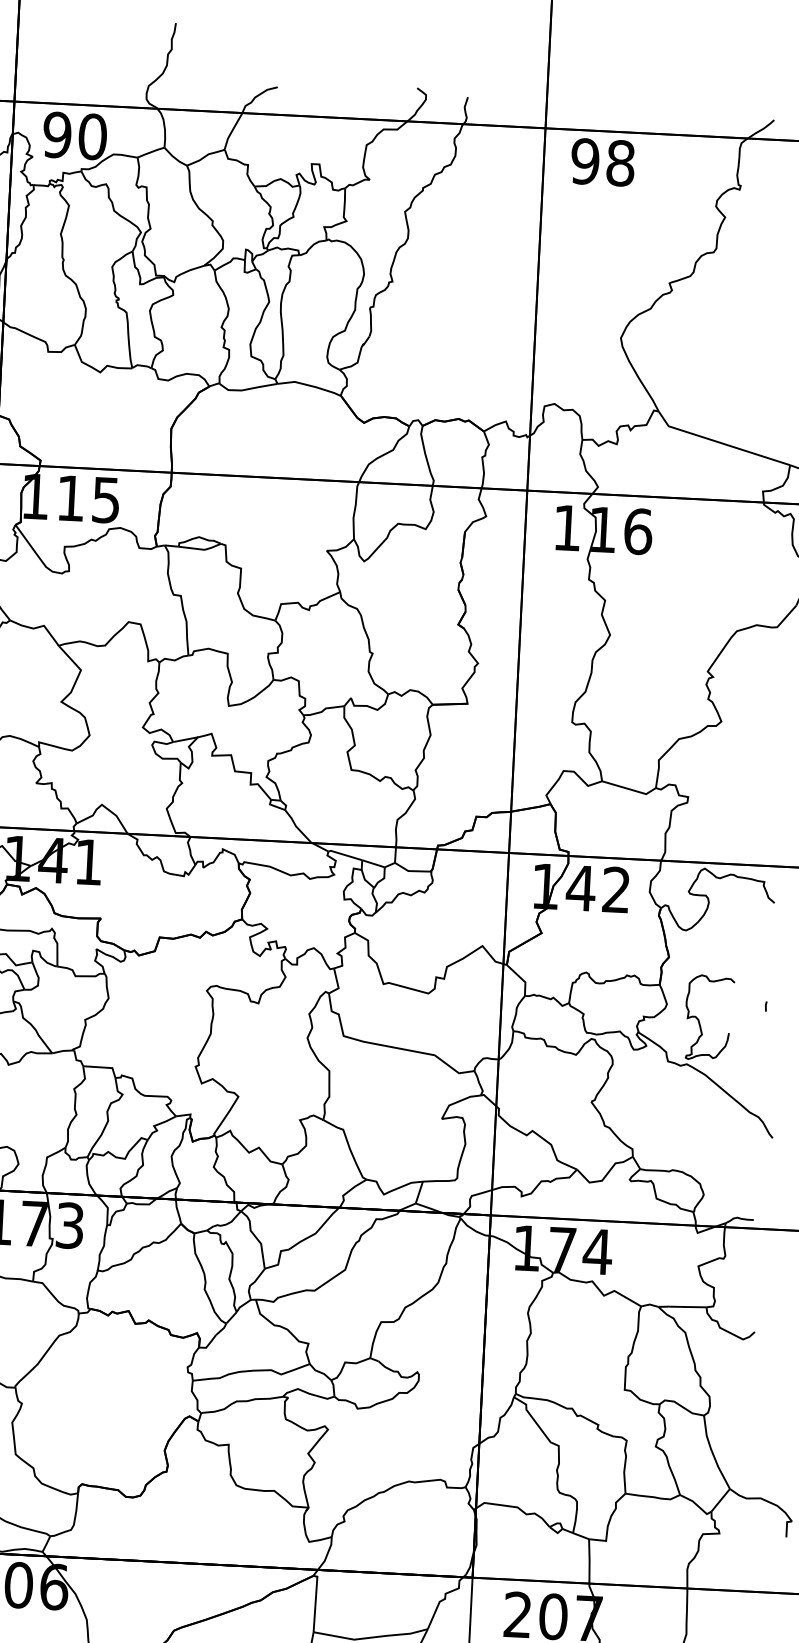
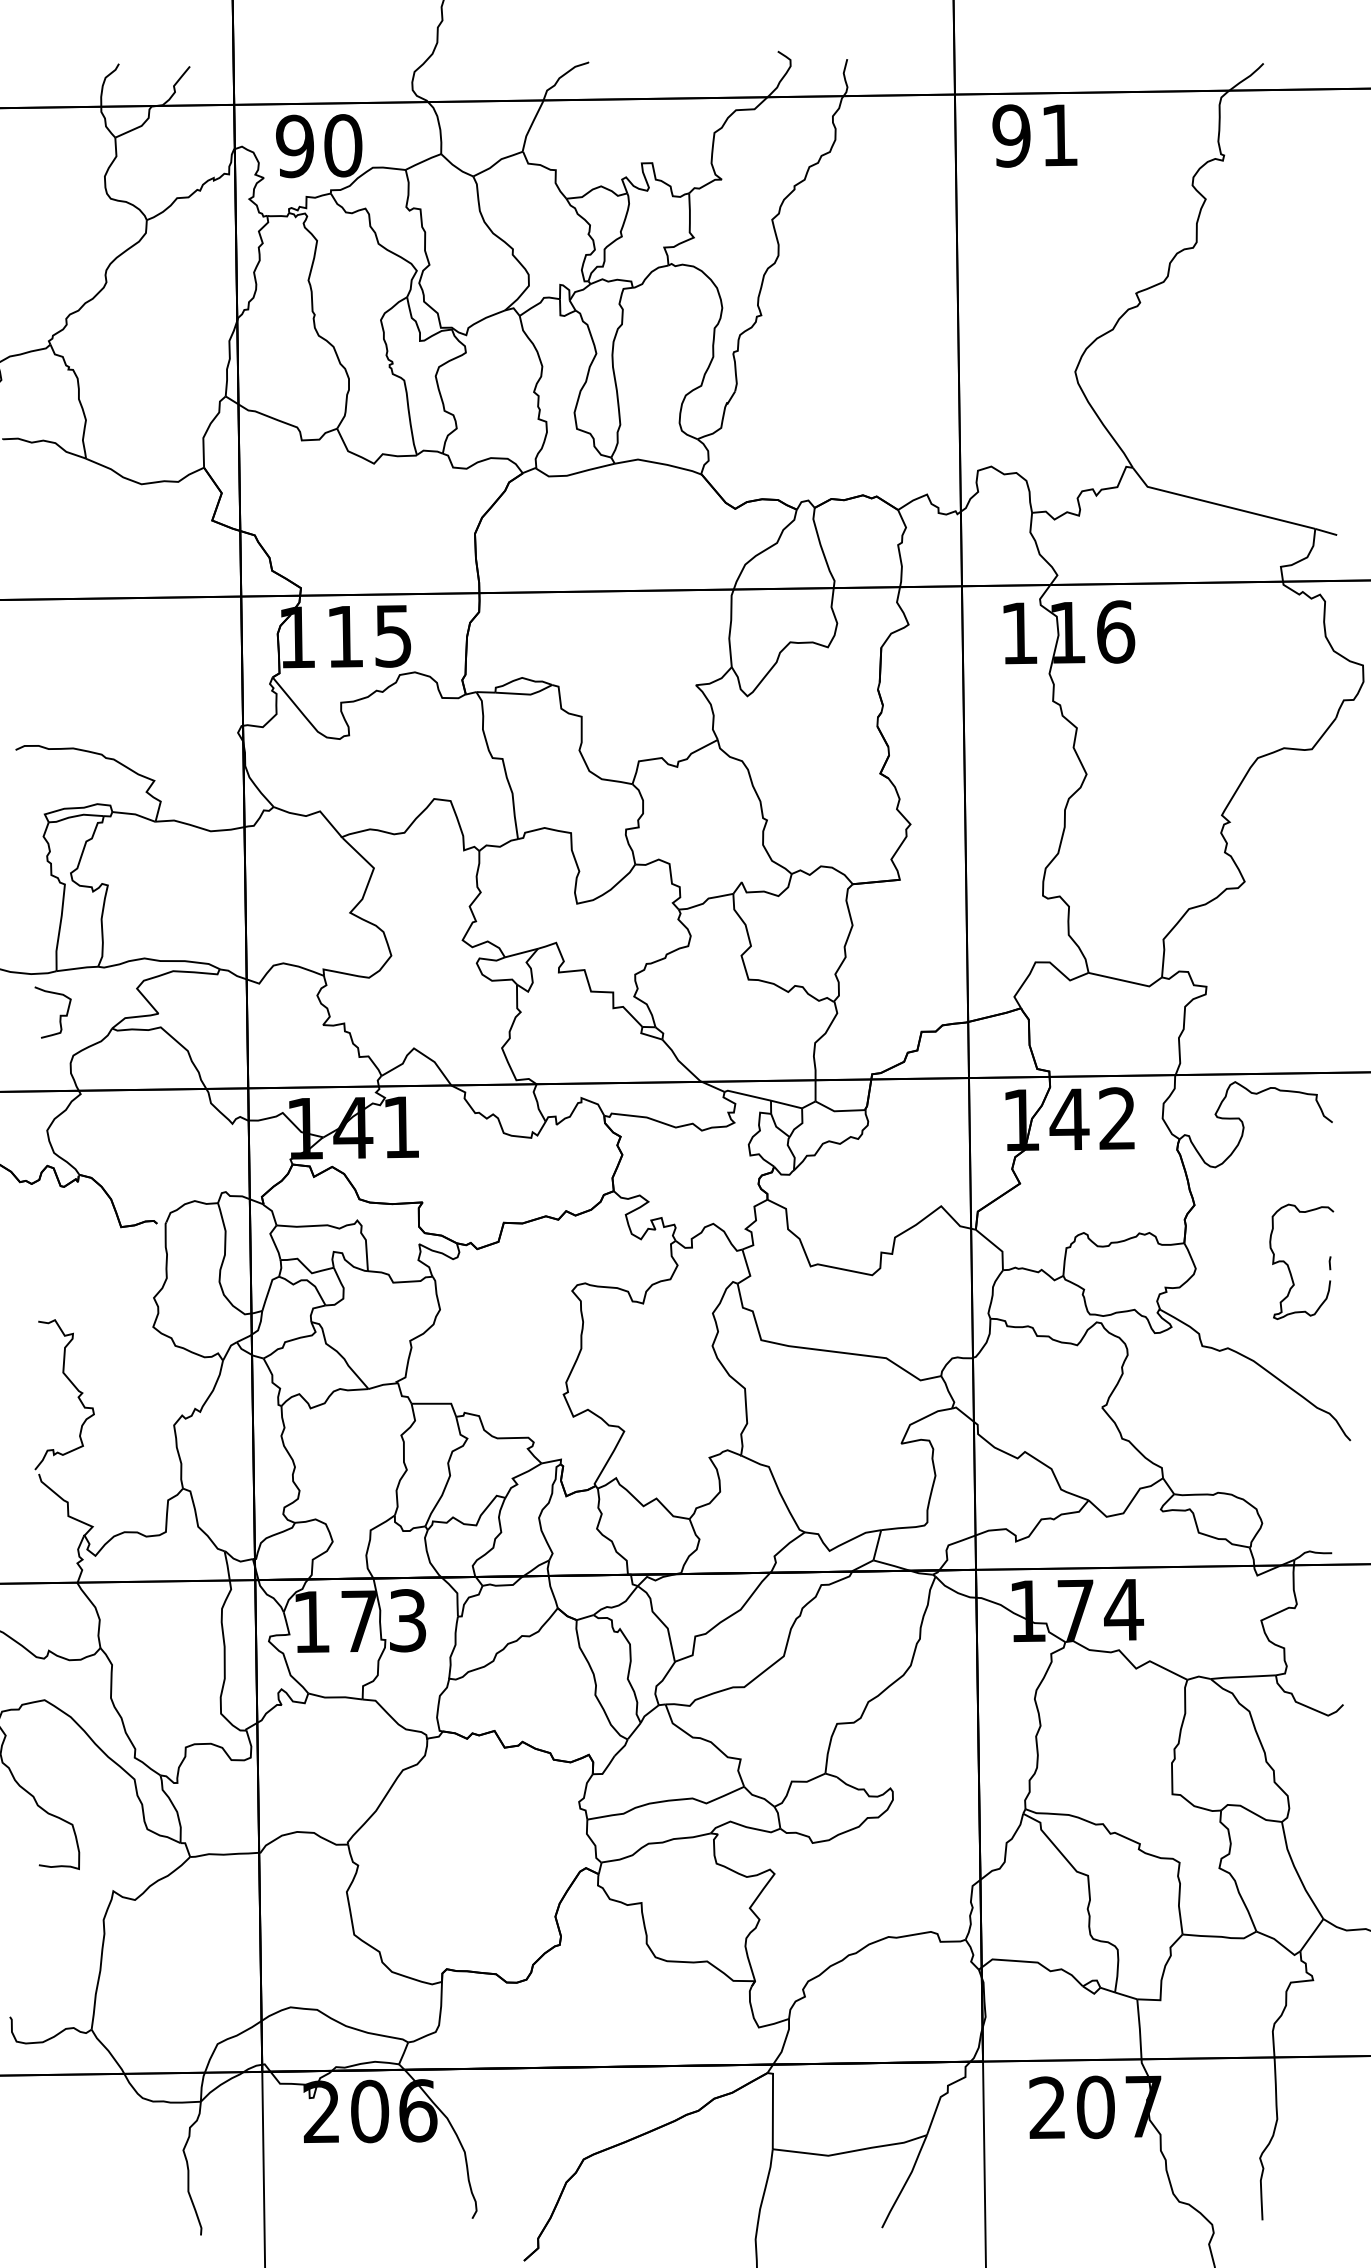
text: (620, 163) -> (1059, 135), 98 -> 91
curve: (699, 1020) -> (1289, 1266), moved

